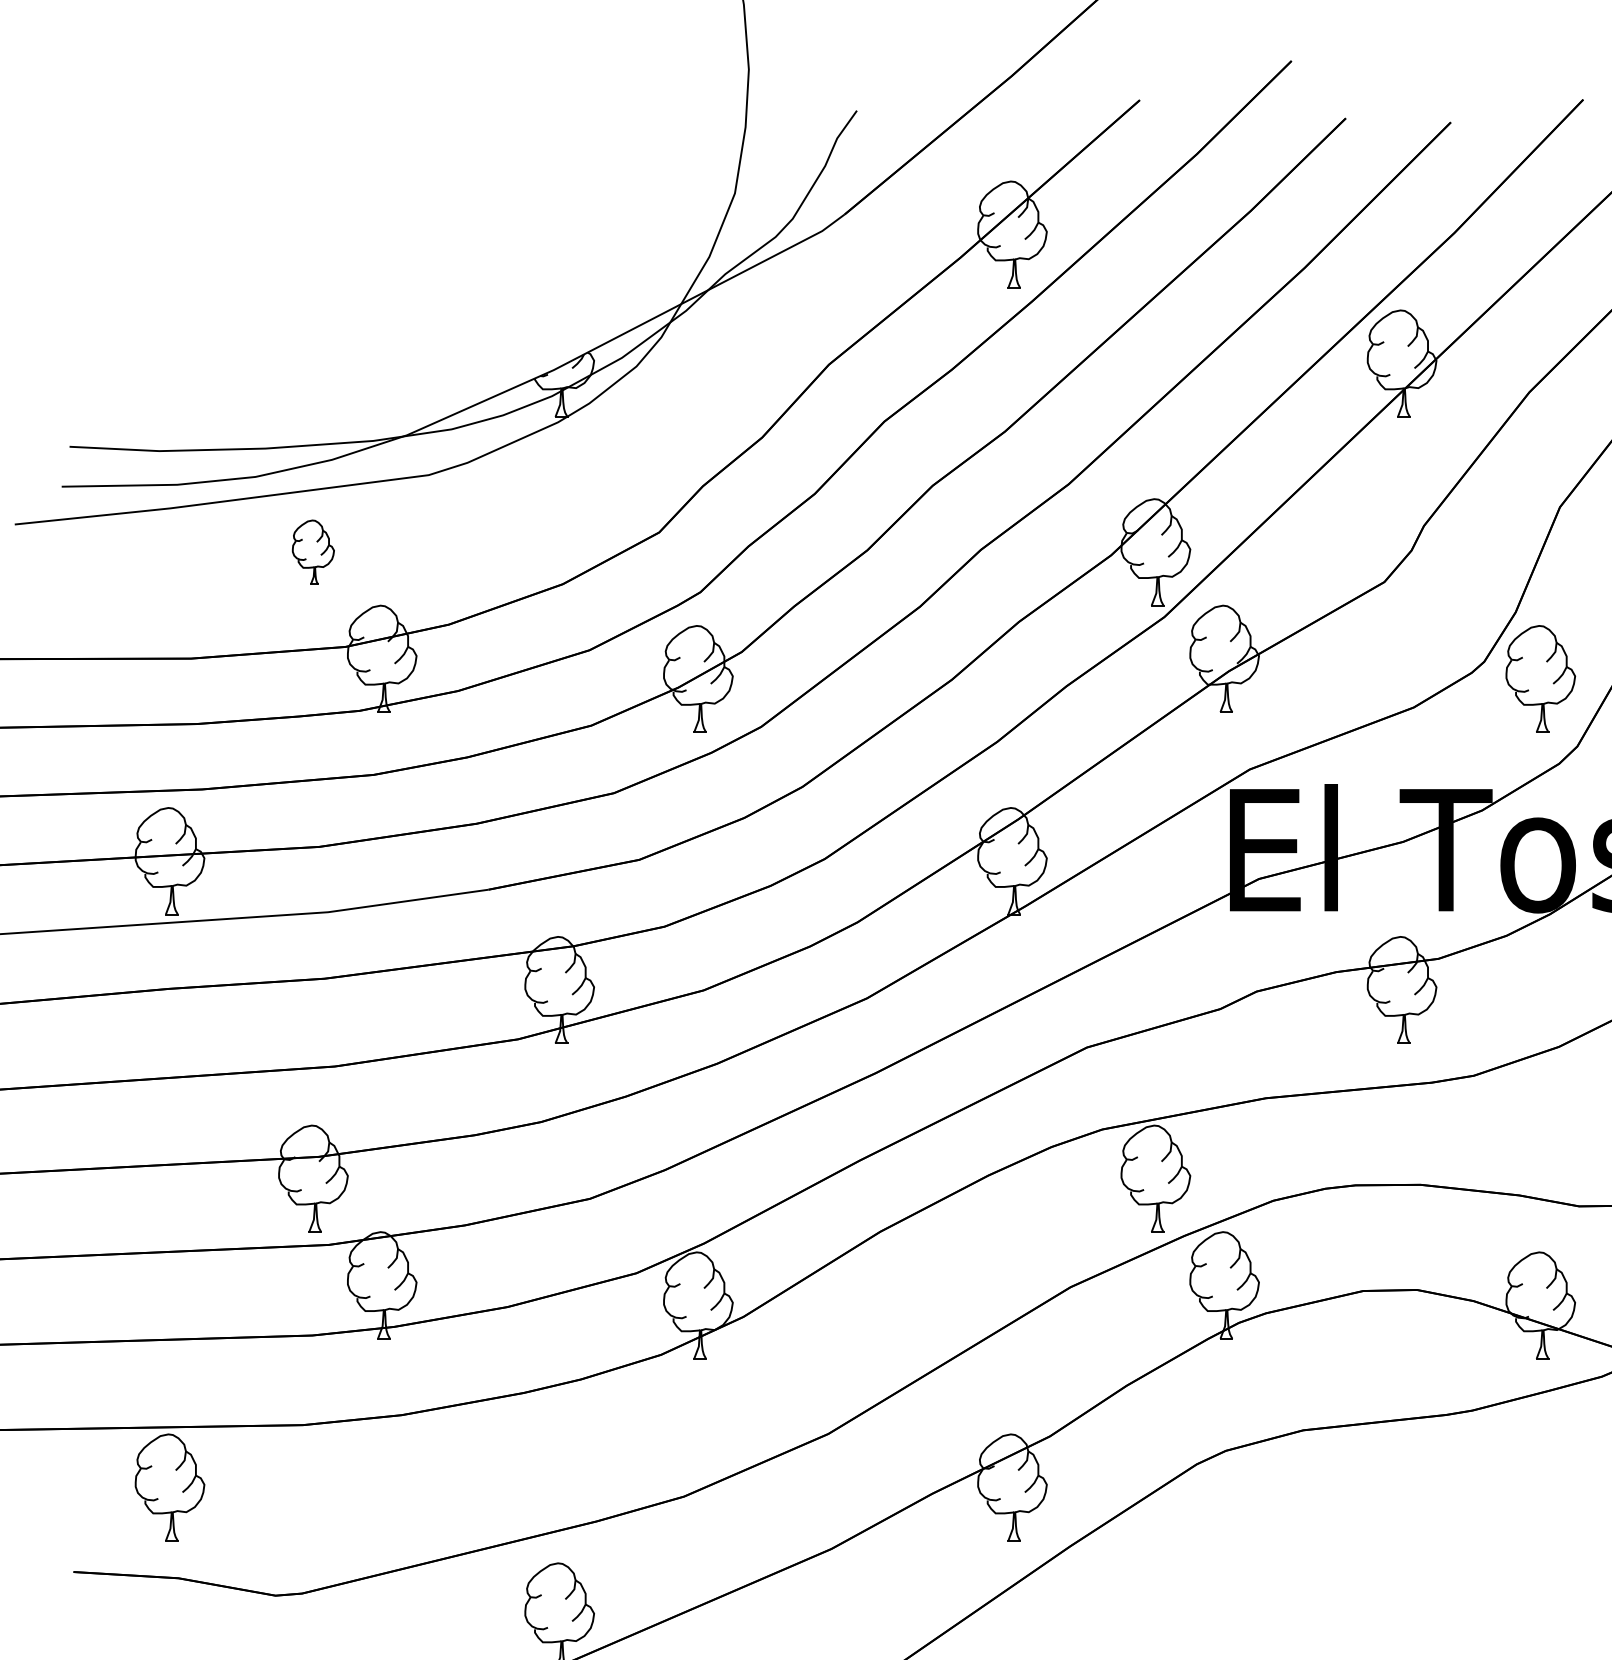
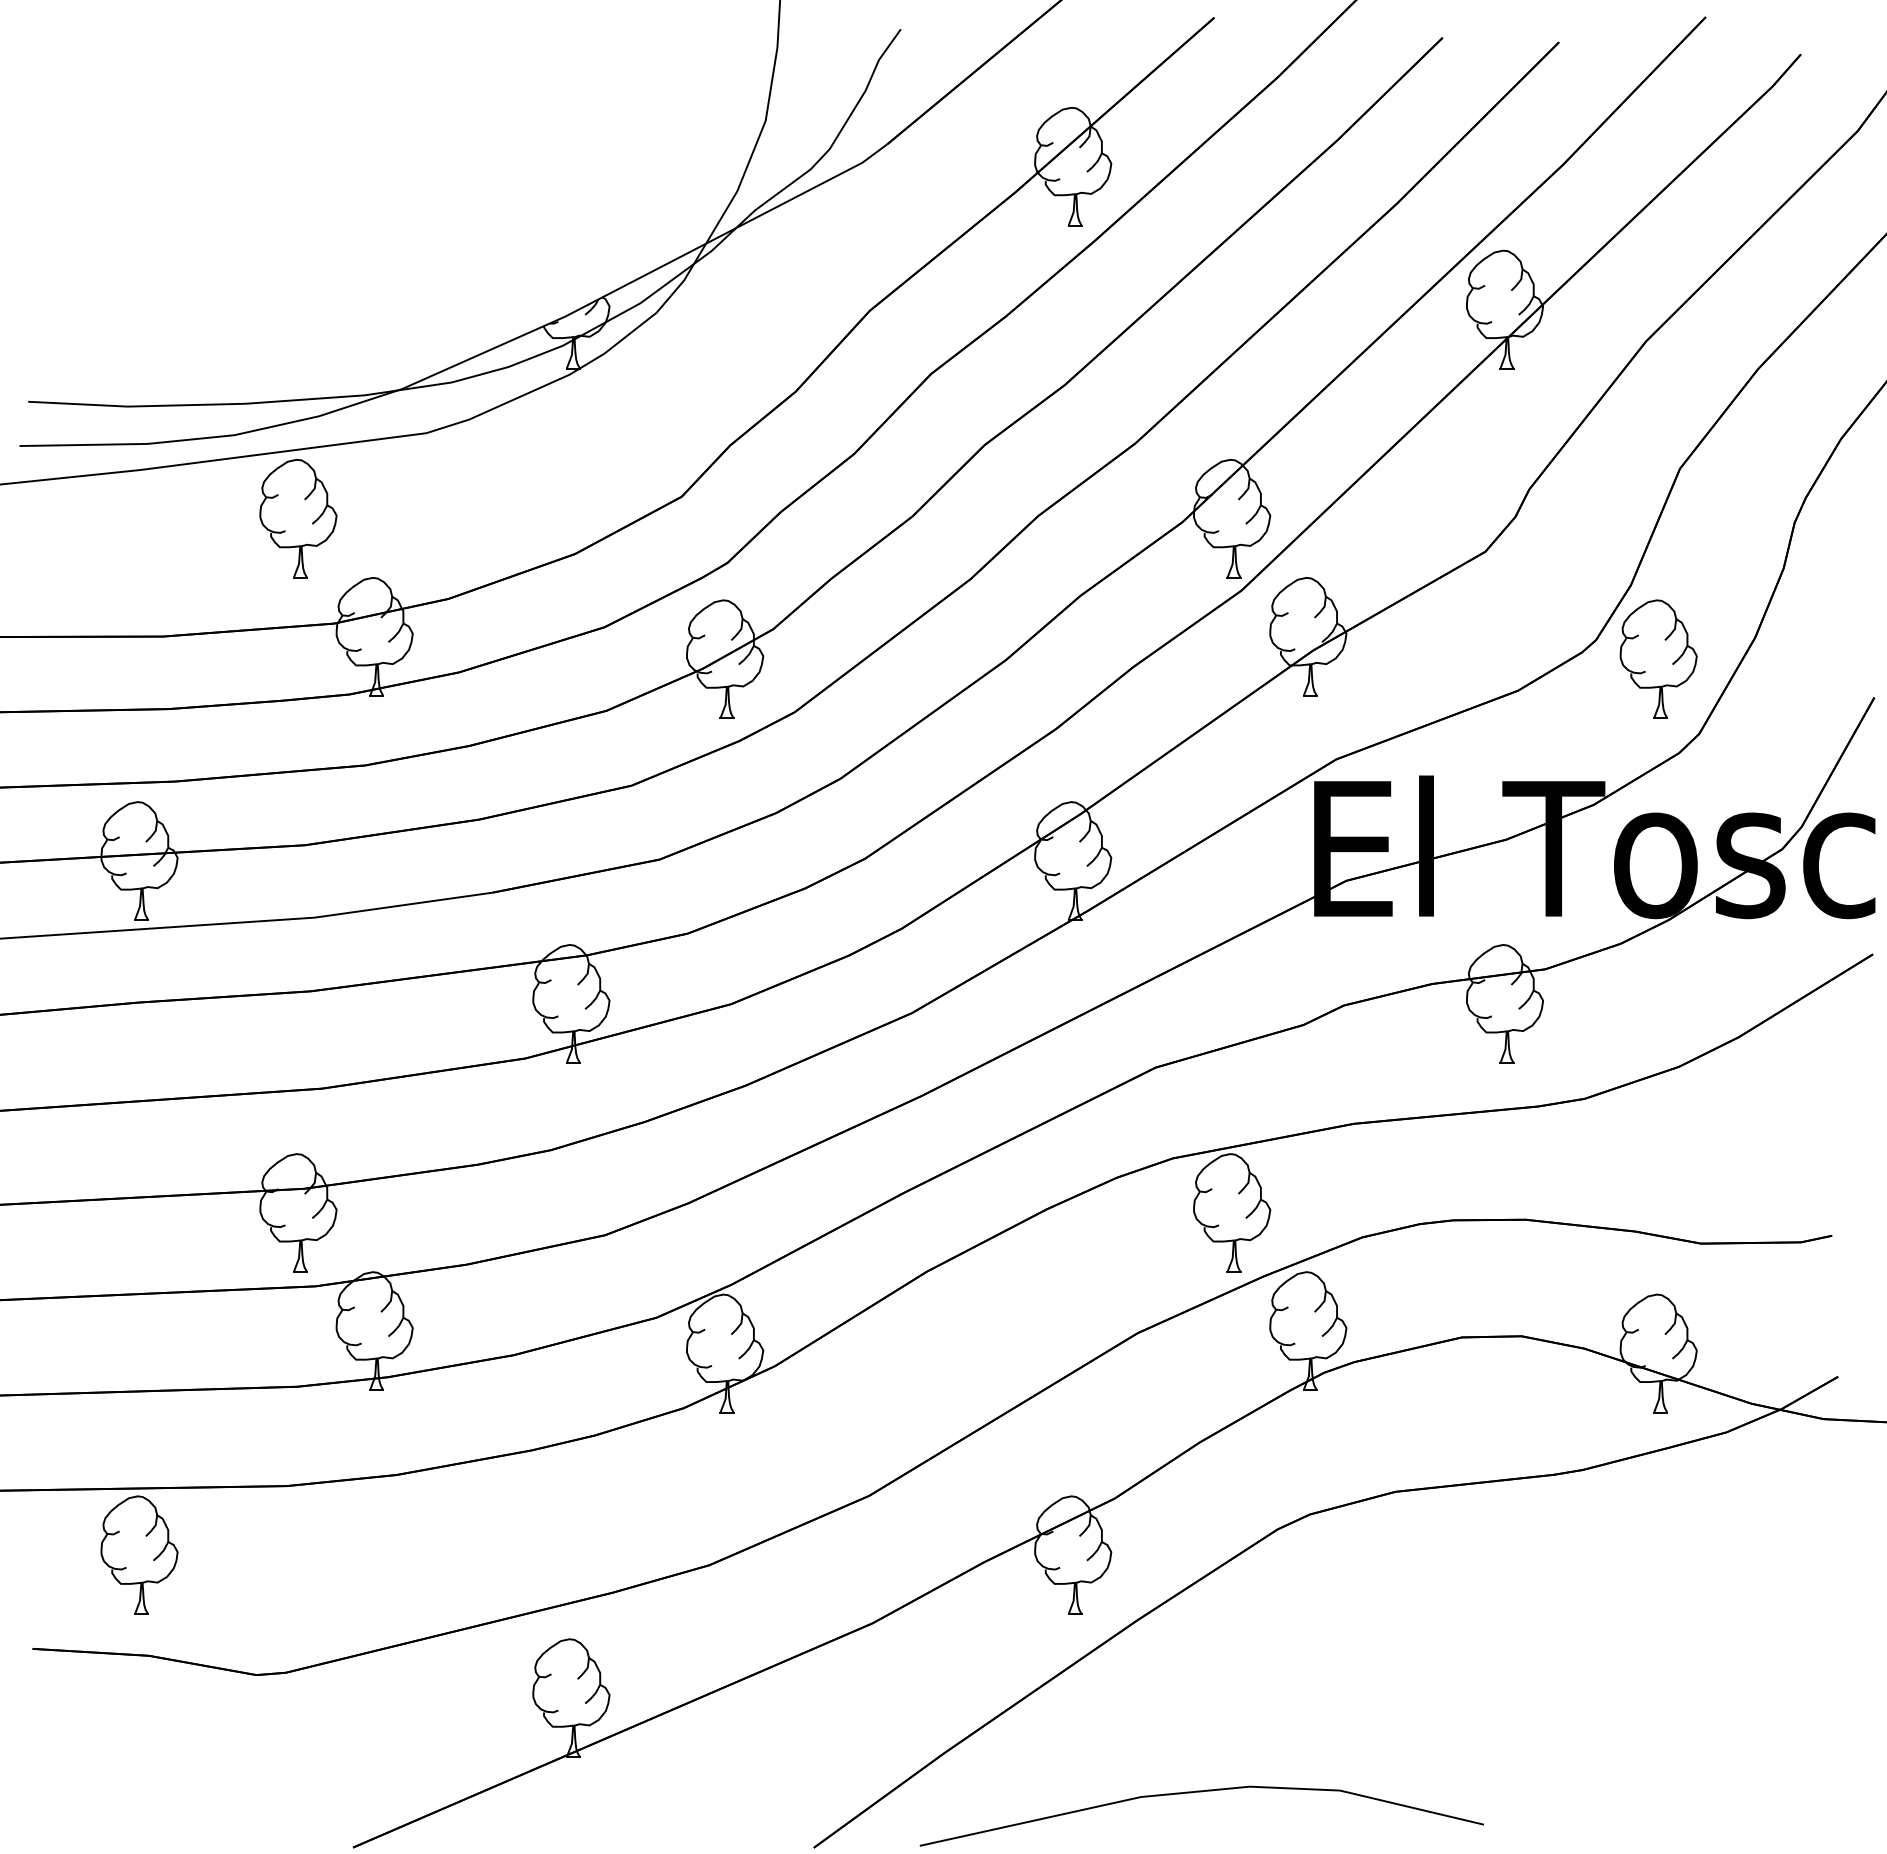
part: (313, 552) -> (298, 518), size x1.67

